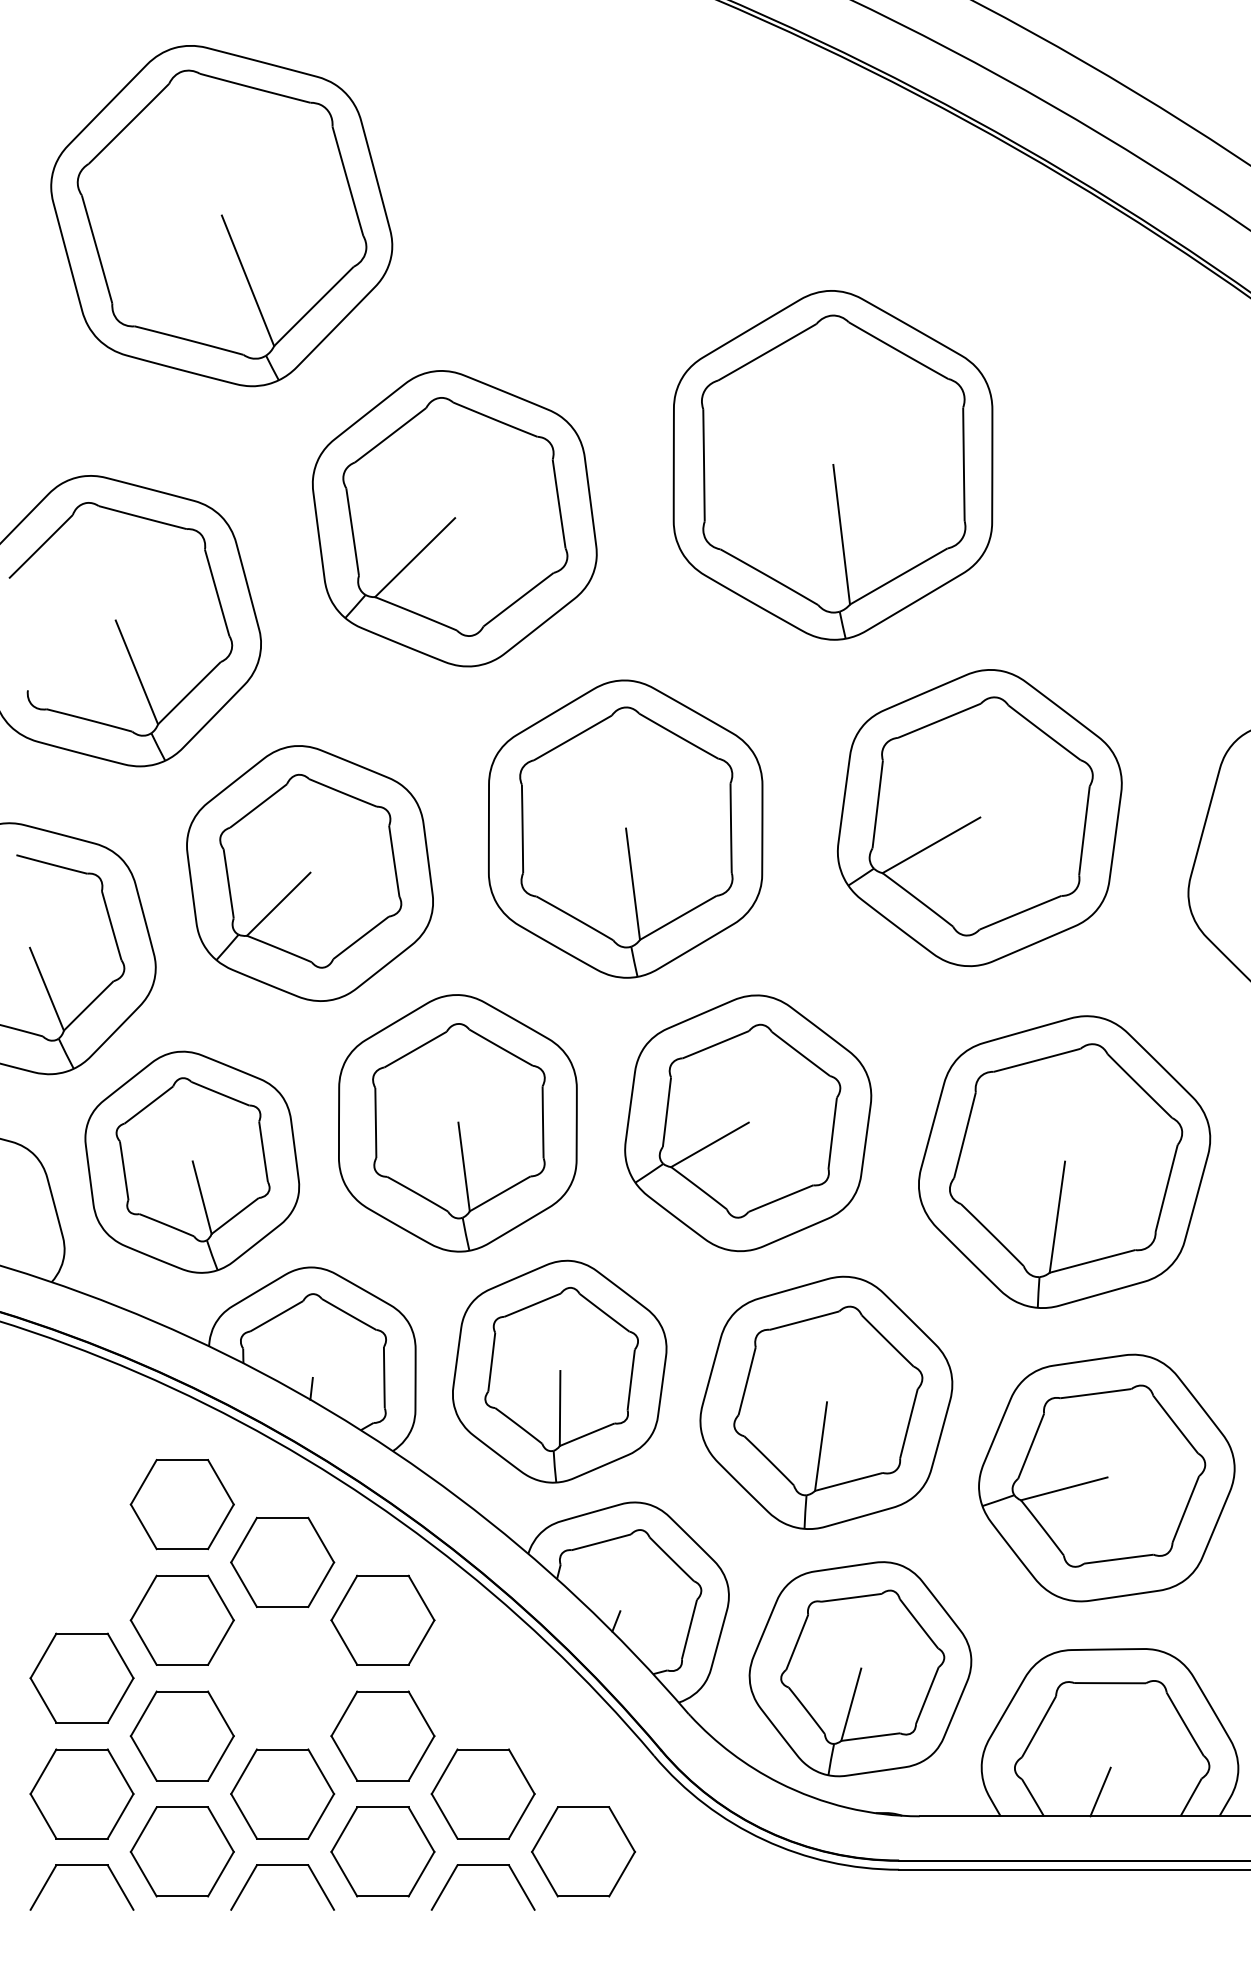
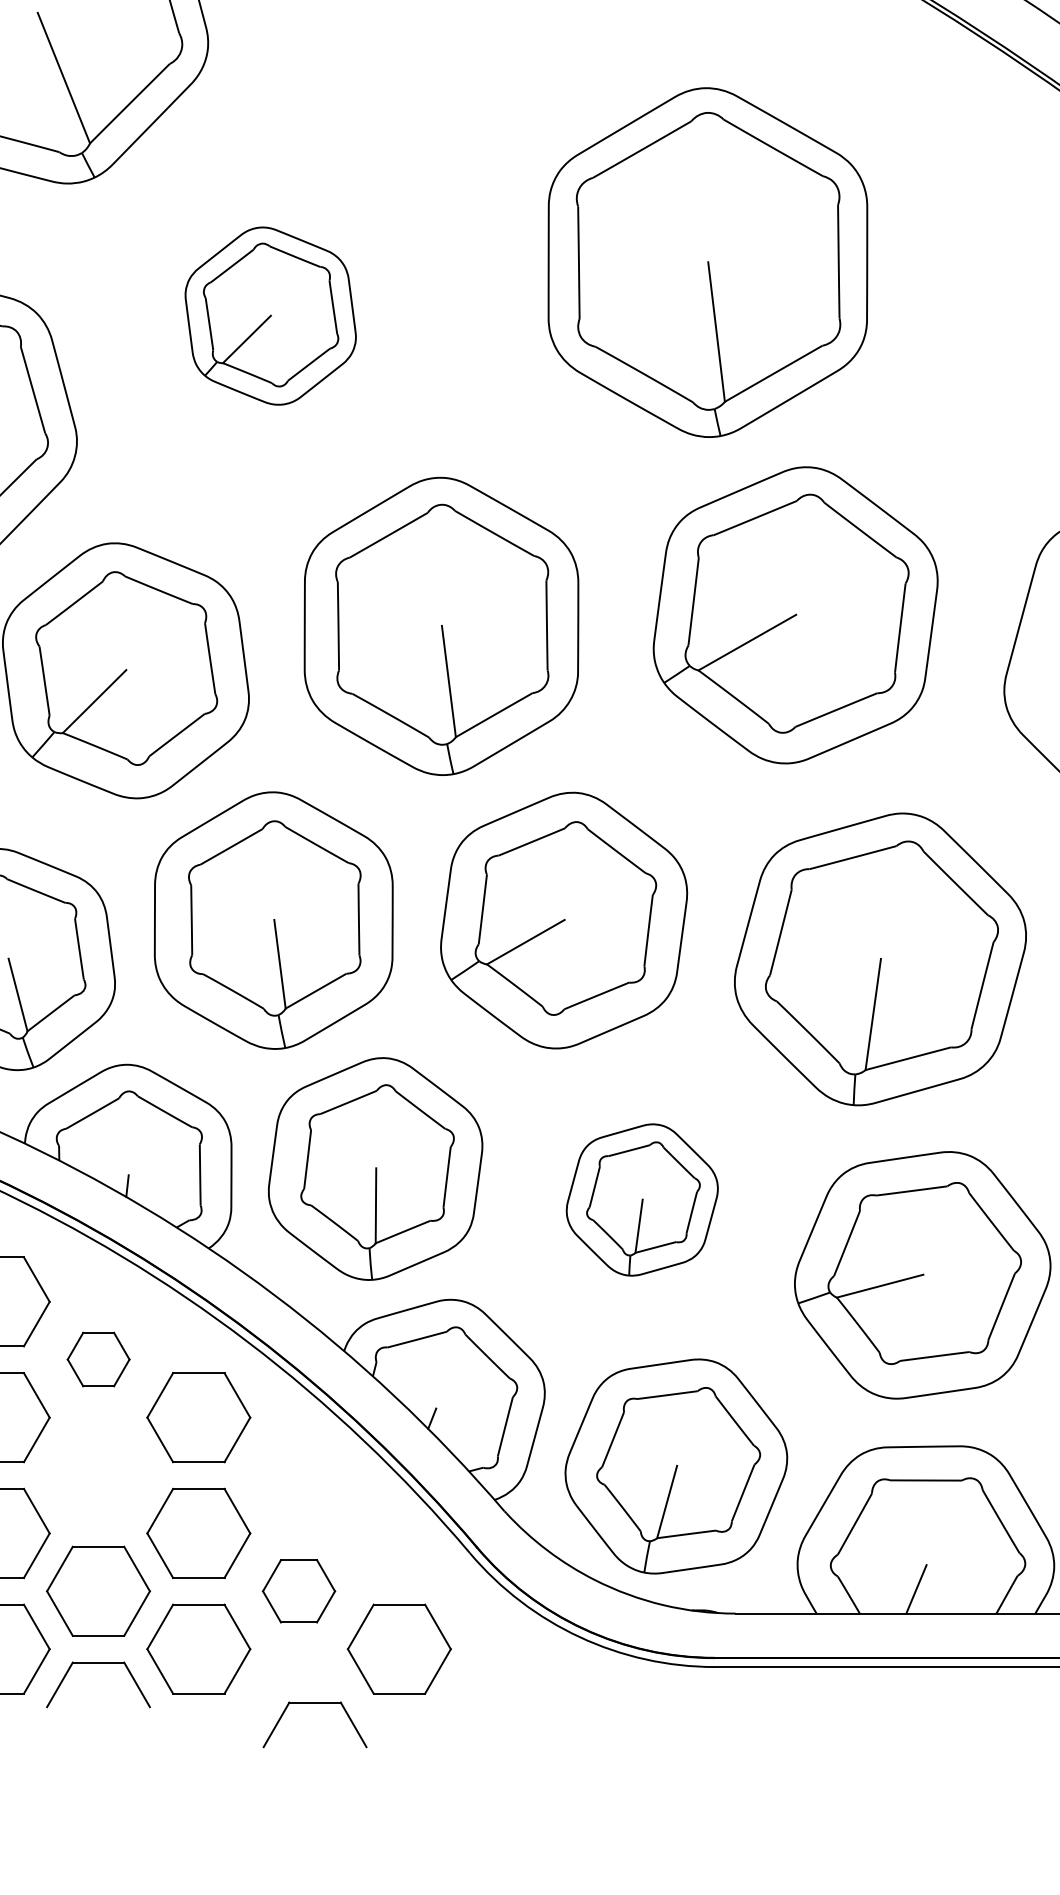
part: (832, 465) -> (707, 262), moved
part: (454, 518) -> (270, 315), size x0.6
part: (826, 1402) -> (642, 1199), size x0.6
part: (282, 1561) -> (98, 1358), size x0.6
part: (482, 1793) -> (298, 1590), size x0.7
part: (482, 1865) -> (314, 1702), moved

